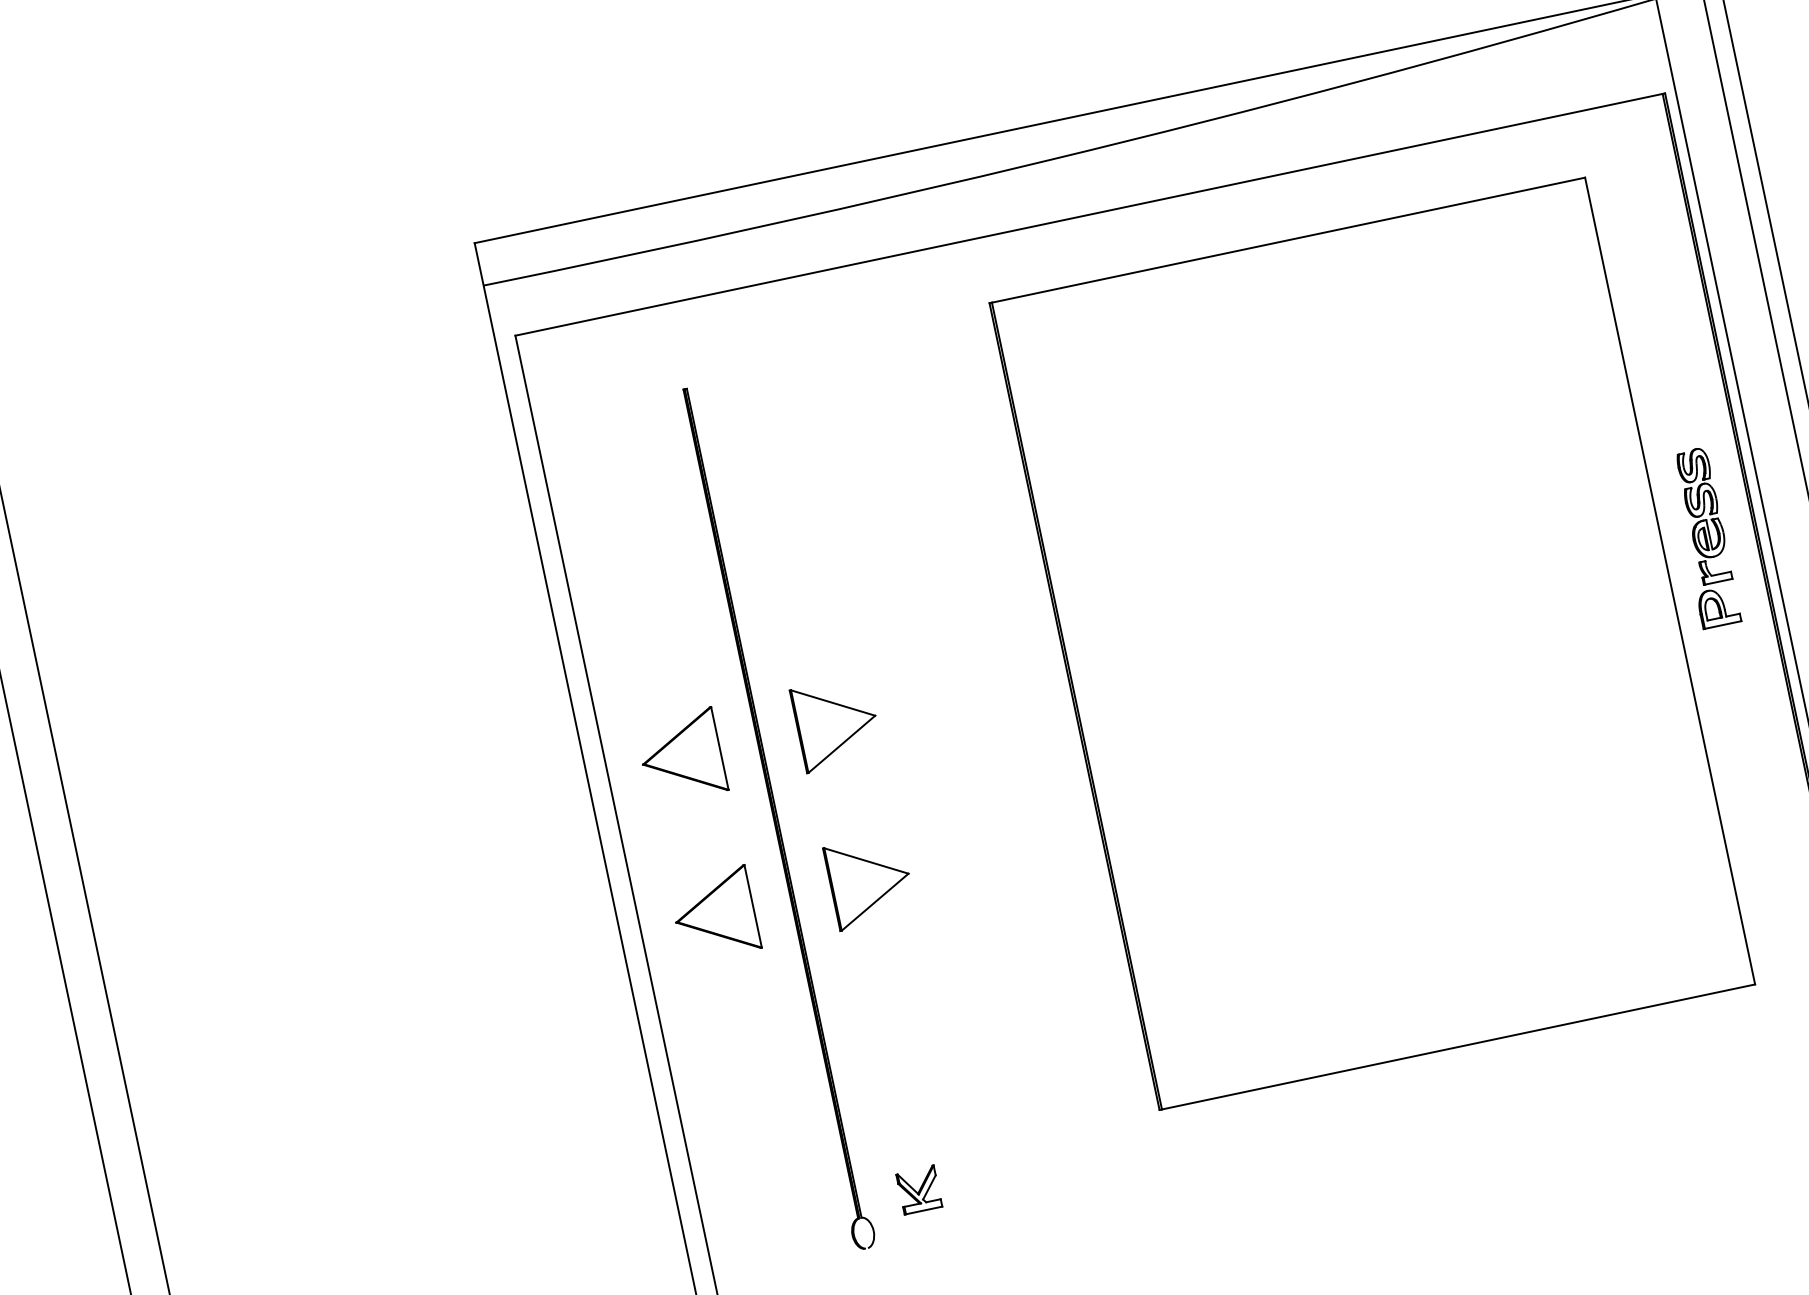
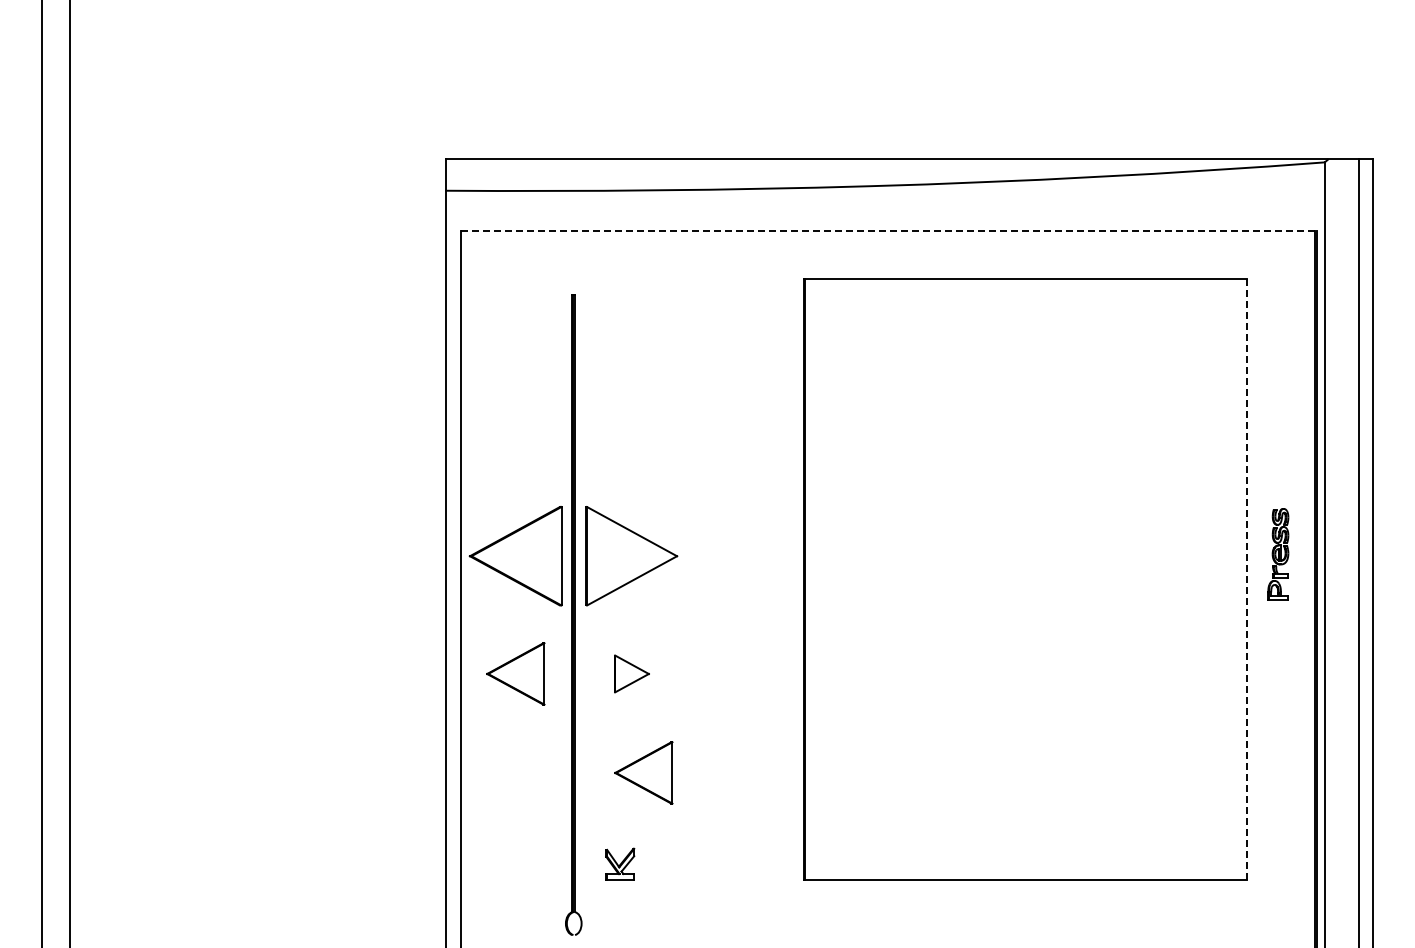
line: (1091, 214) -> (889, 231), solid -> dashed
part: (1704, 536) -> (1278, 553), size x0.7
line: (1670, 581) -> (1247, 580), solid -> dashed
part: (836, 724) -> (631, 556), size x1.6
part: (681, 756) -> (515, 556), size x1.6
part: (869, 881) -> (631, 673), size x0.6
part: (914, 1010) -> (643, 772), added
part: (919, 1189) -> (620, 863), moved

